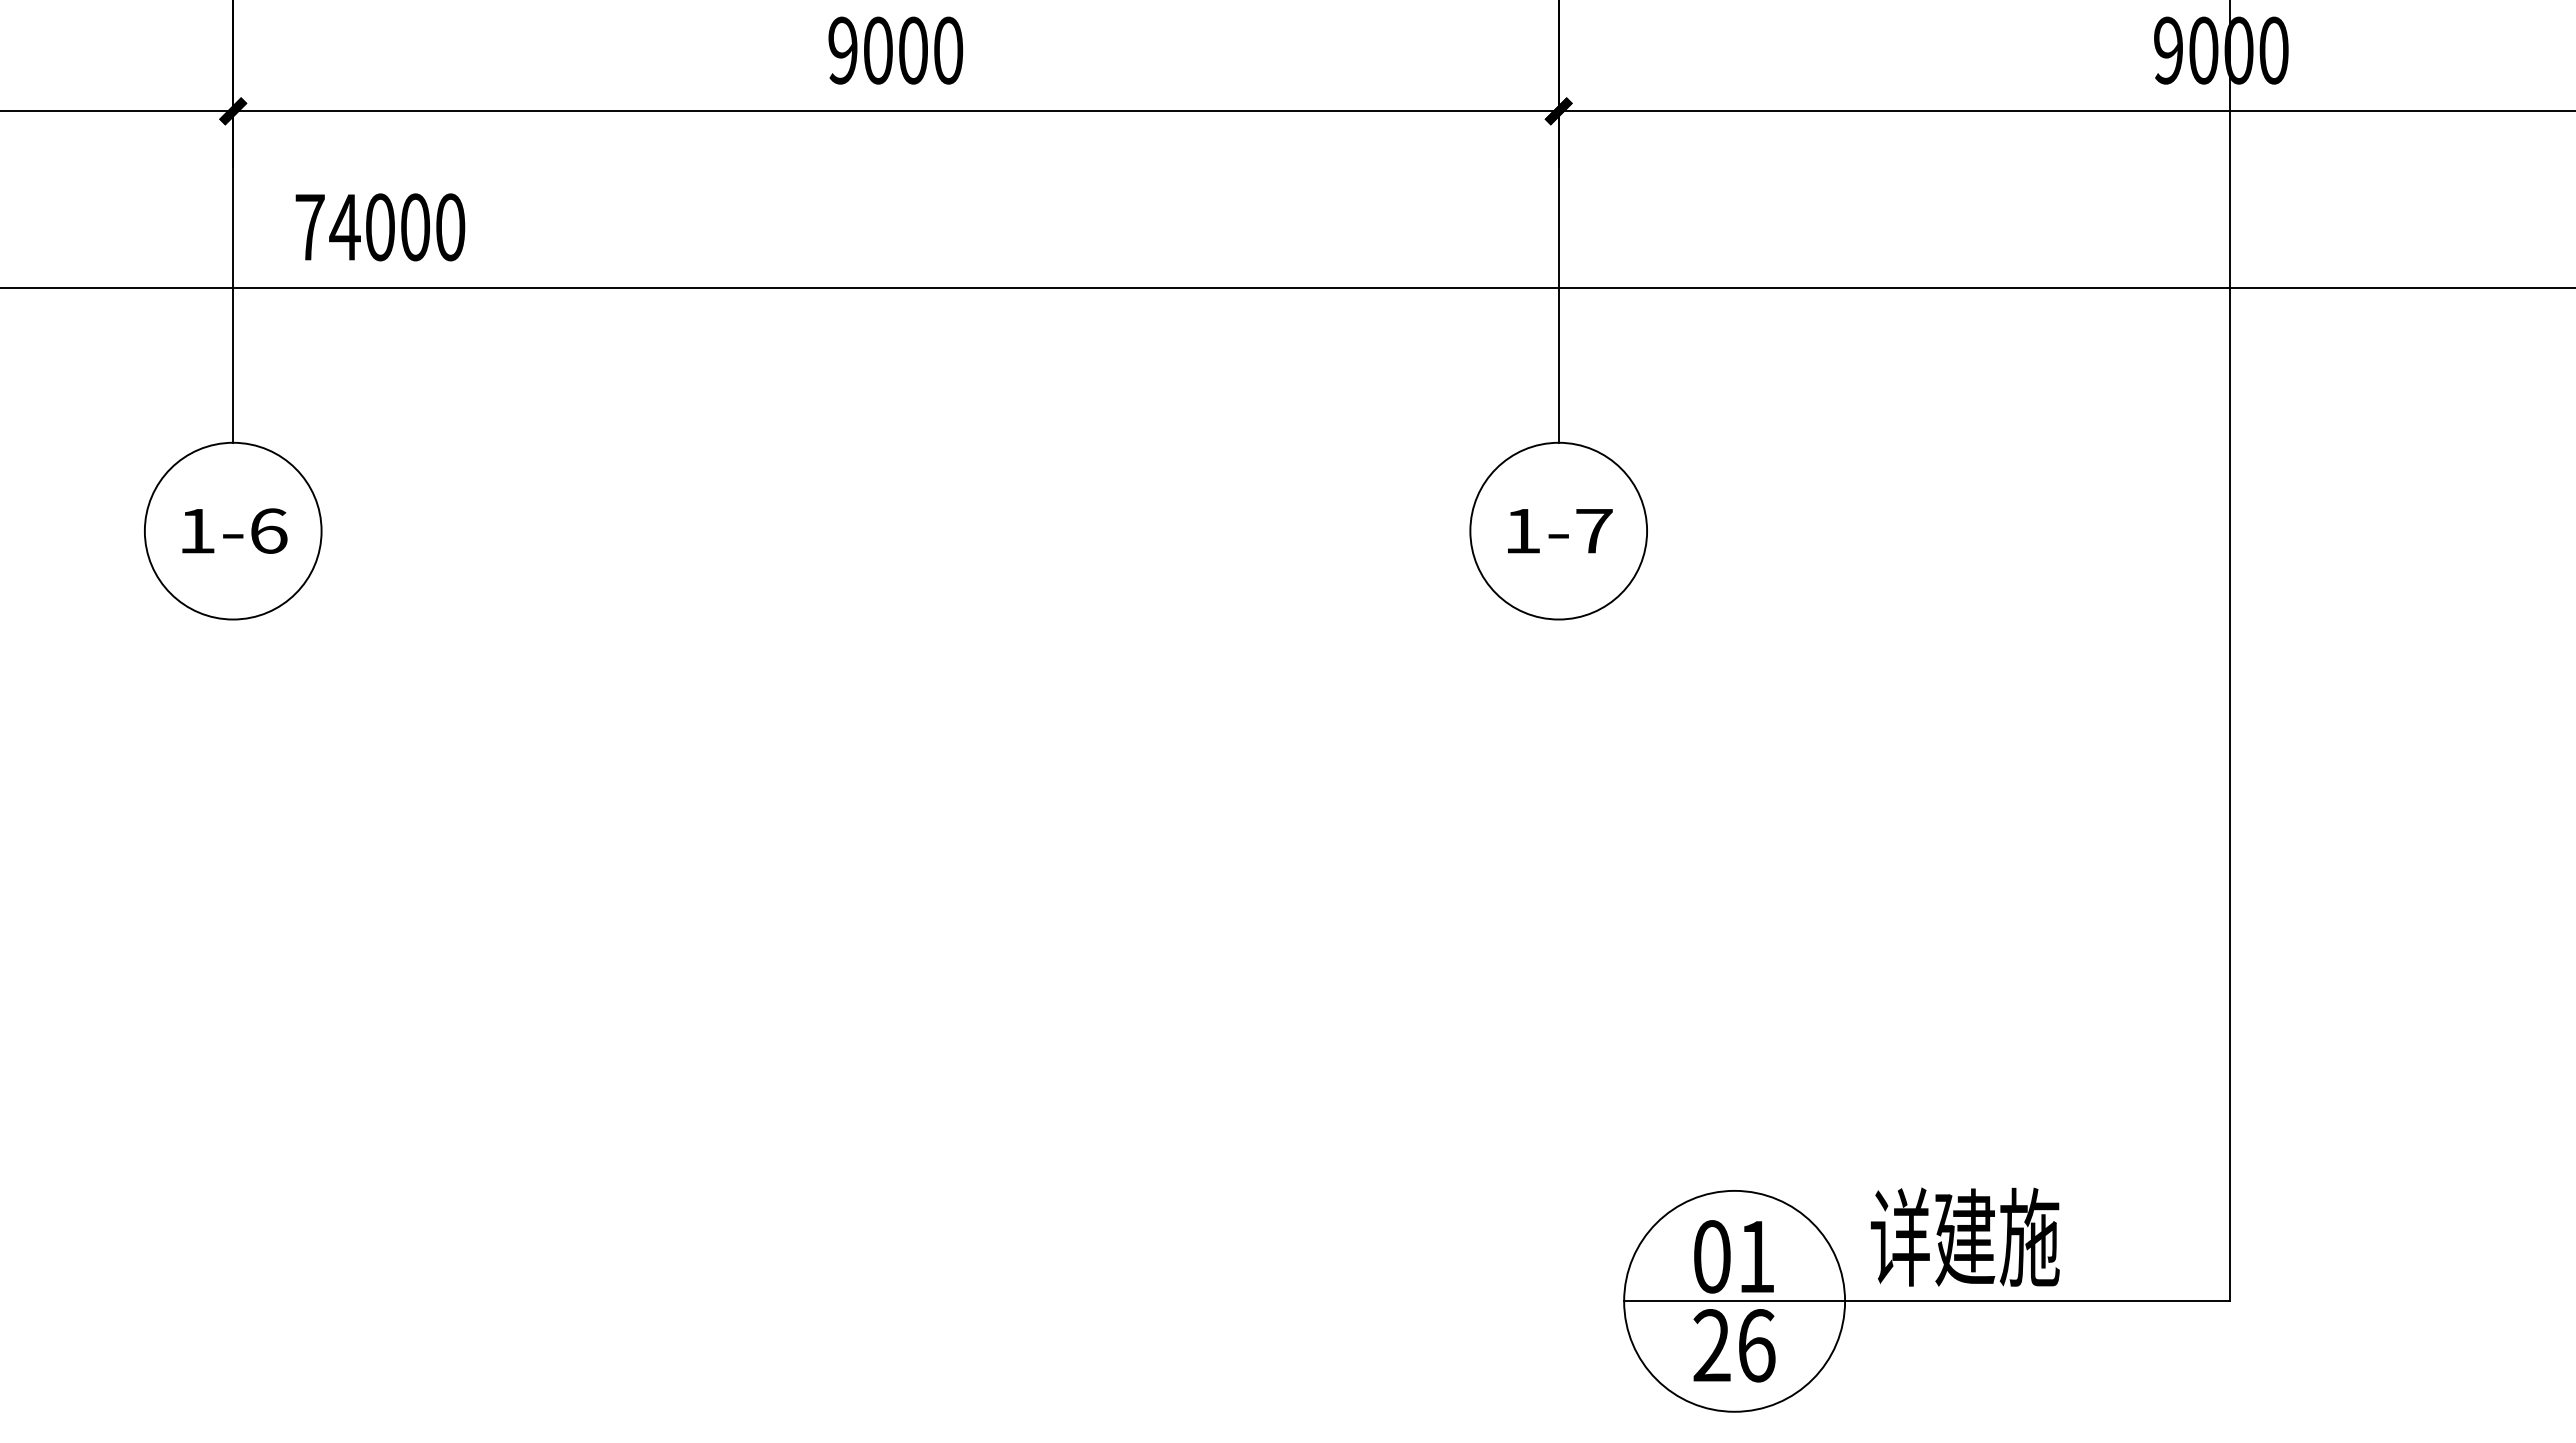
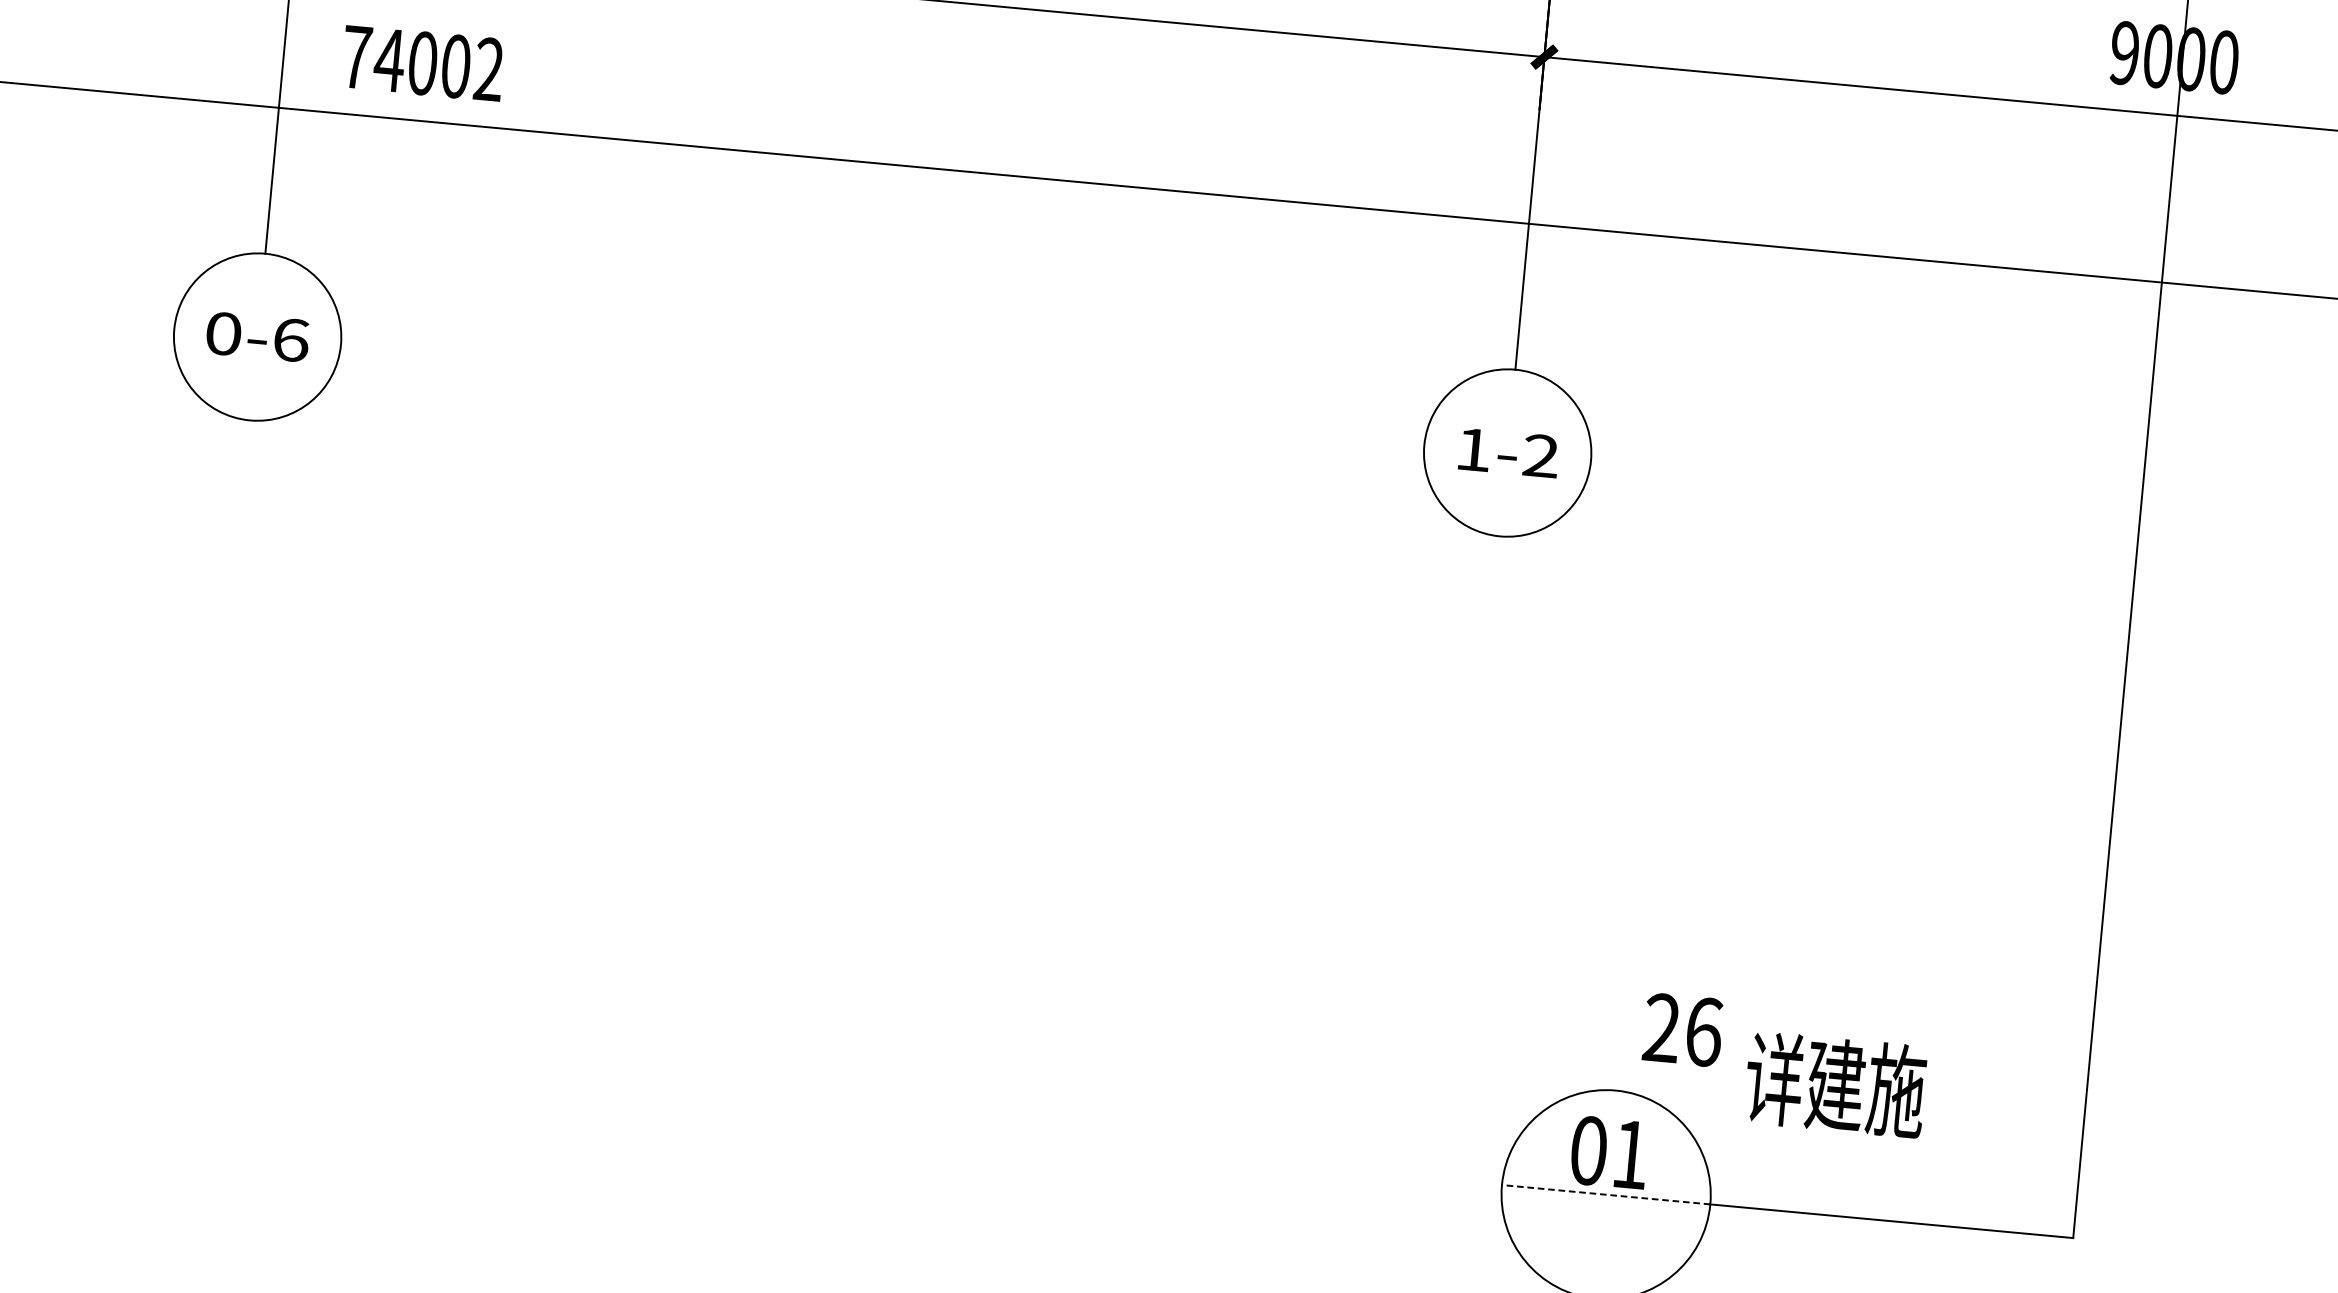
text: (450, 227) -> (489, 69), 74000 -> 74002
text: (197, 530) -> (224, 333), 1-6 -> 0-6
text: (1594, 530) -> (1541, 455), 1-7 -> 1-2
text: (1964, 1236) -> (1835, 1083), moved
line: (1734, 1301) -> (1606, 1194), solid -> dashed
text: (1734, 1345) -> (1683, 1029), moved

